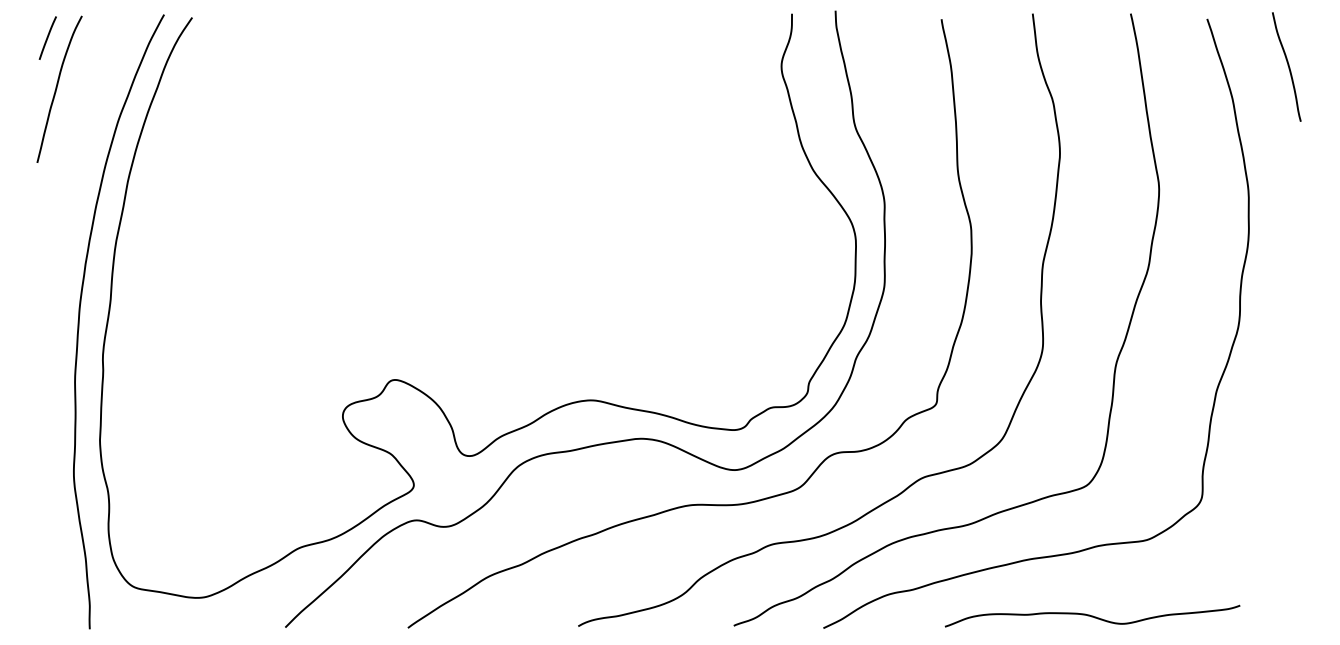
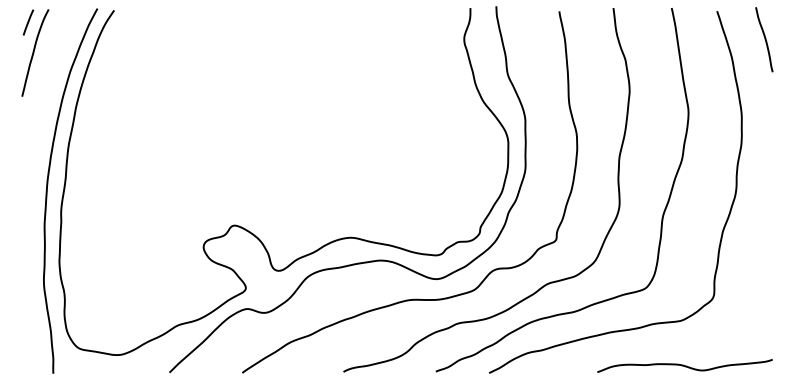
curve: (1091, 615) -> (684, 365), moved

